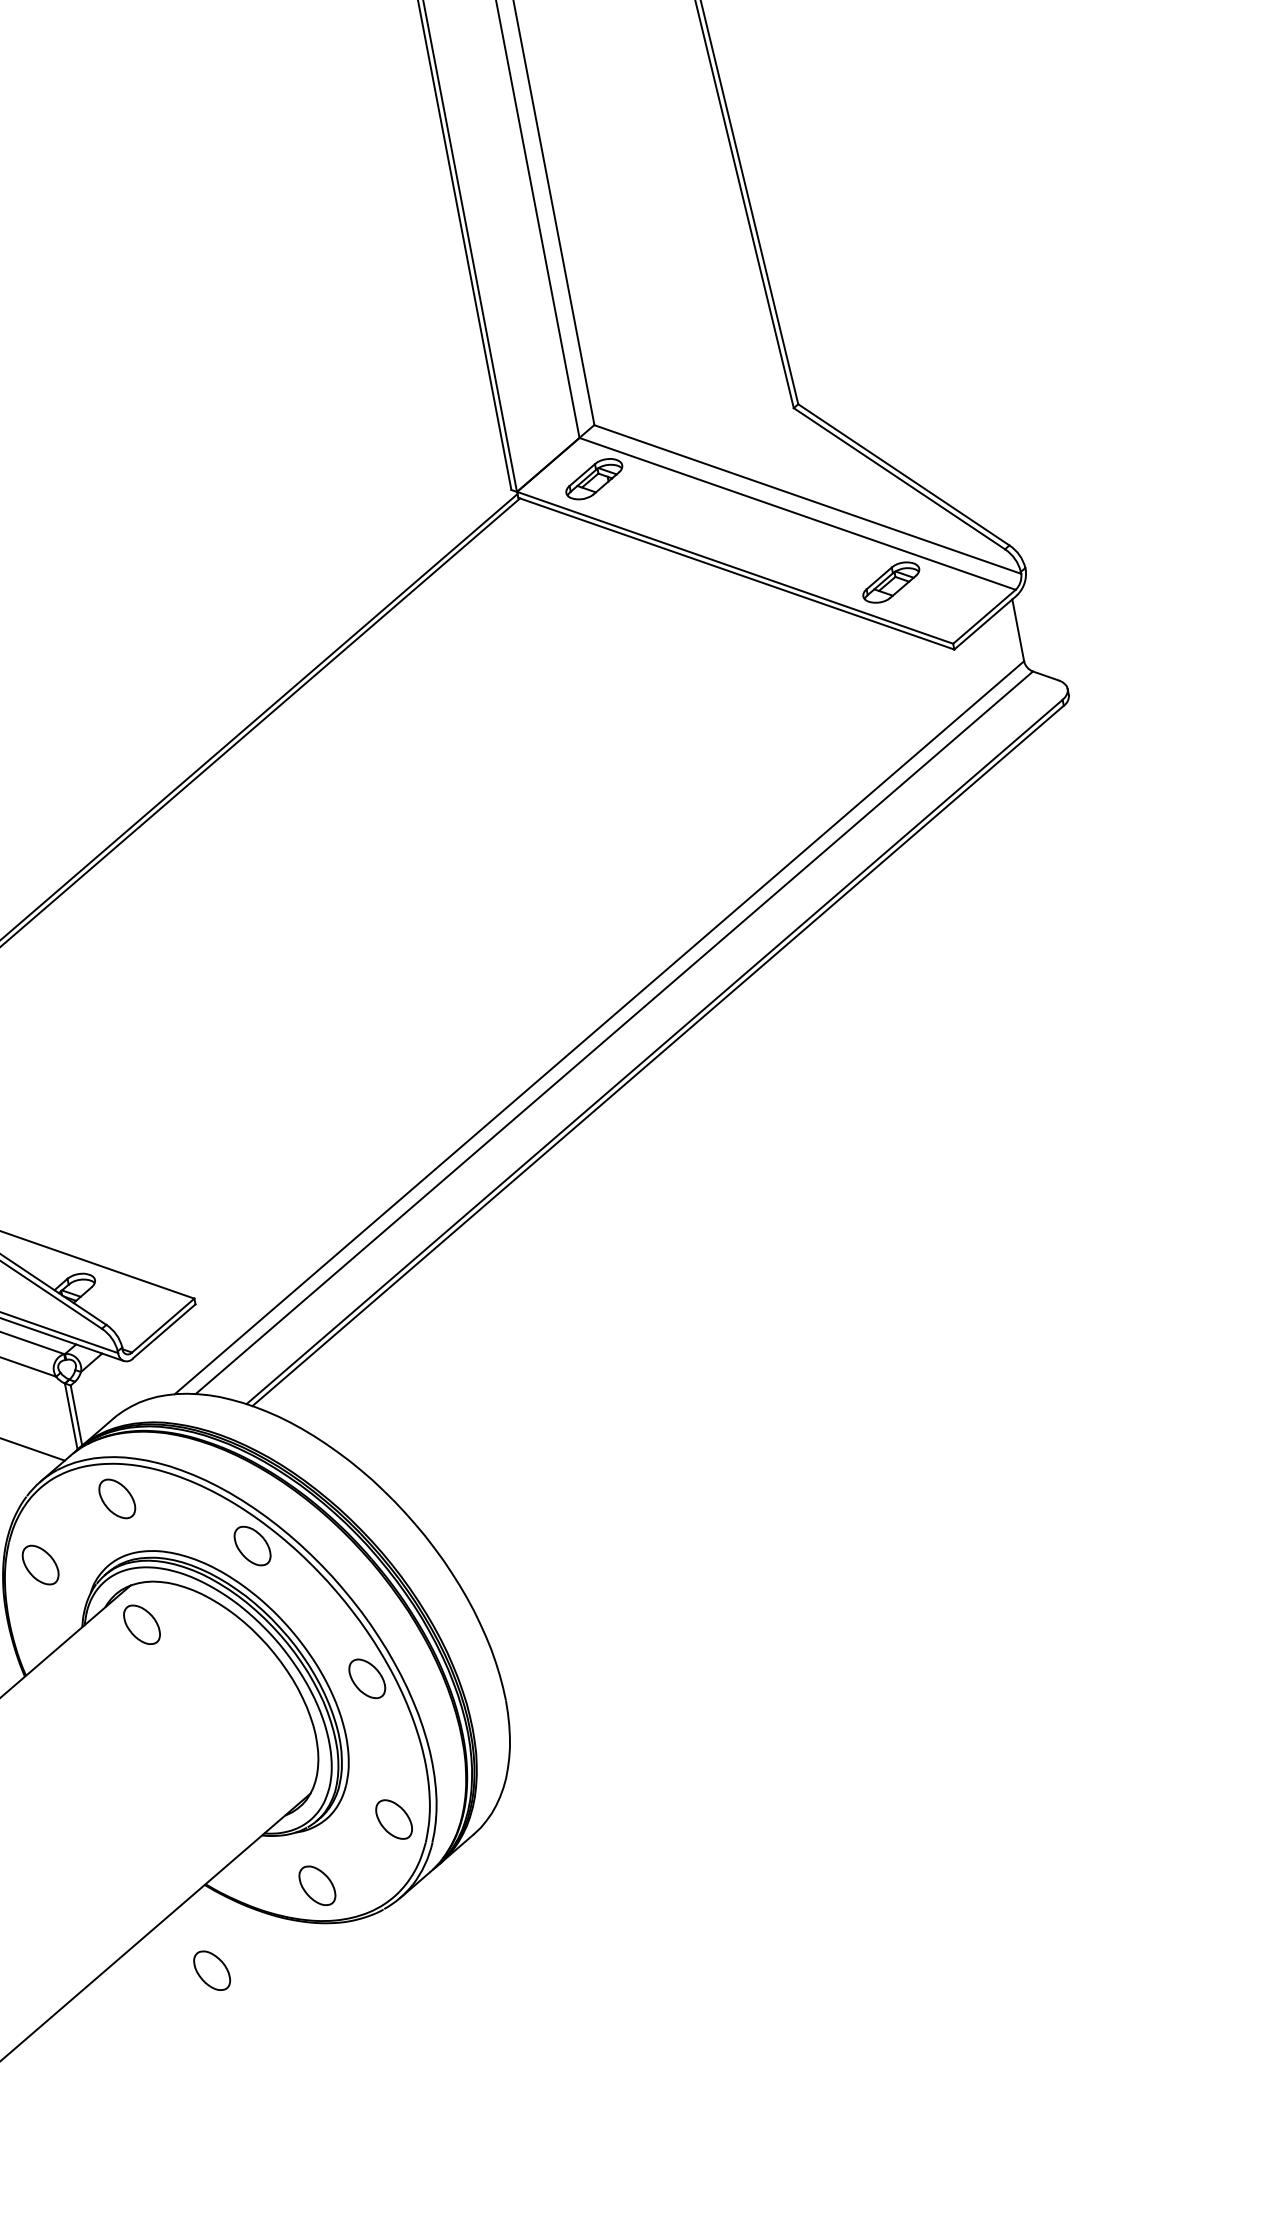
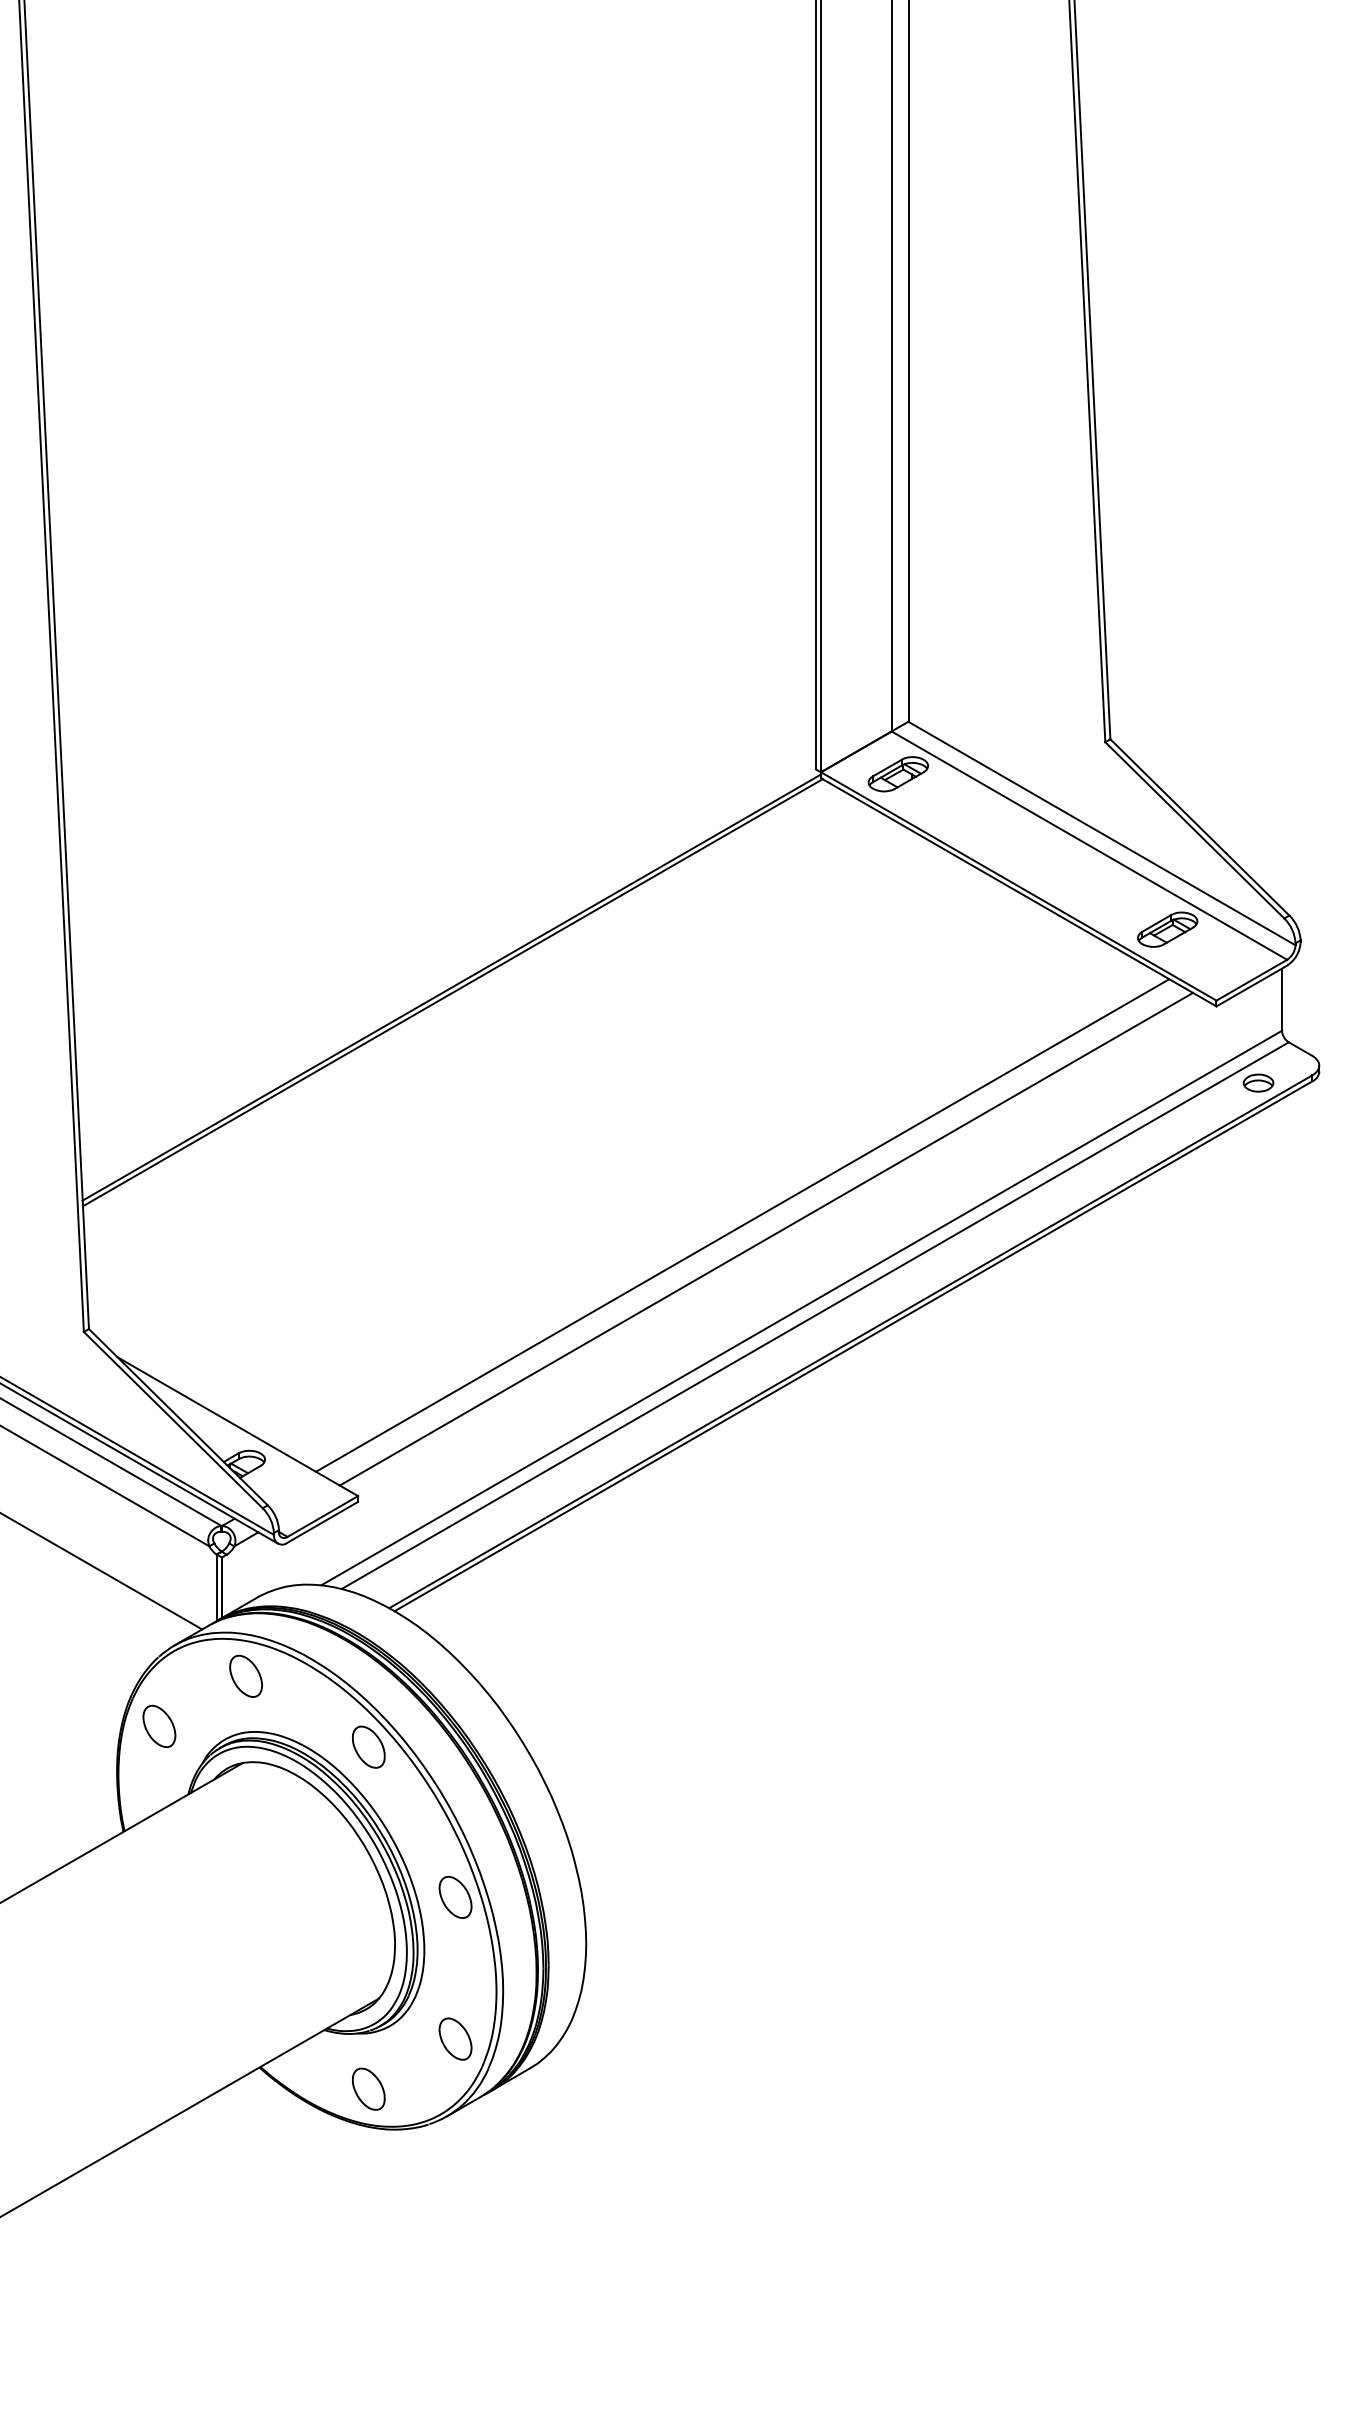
part: (1010, 717) -> (1258, 1082), added
line: (524, 956) -> (742, 1225), added
line: (550, 966) -> (765, 1239), added
part: (141, 1624) -> (246, 1802), removed
part: (211, 1970) -> (250, 2151), removed

